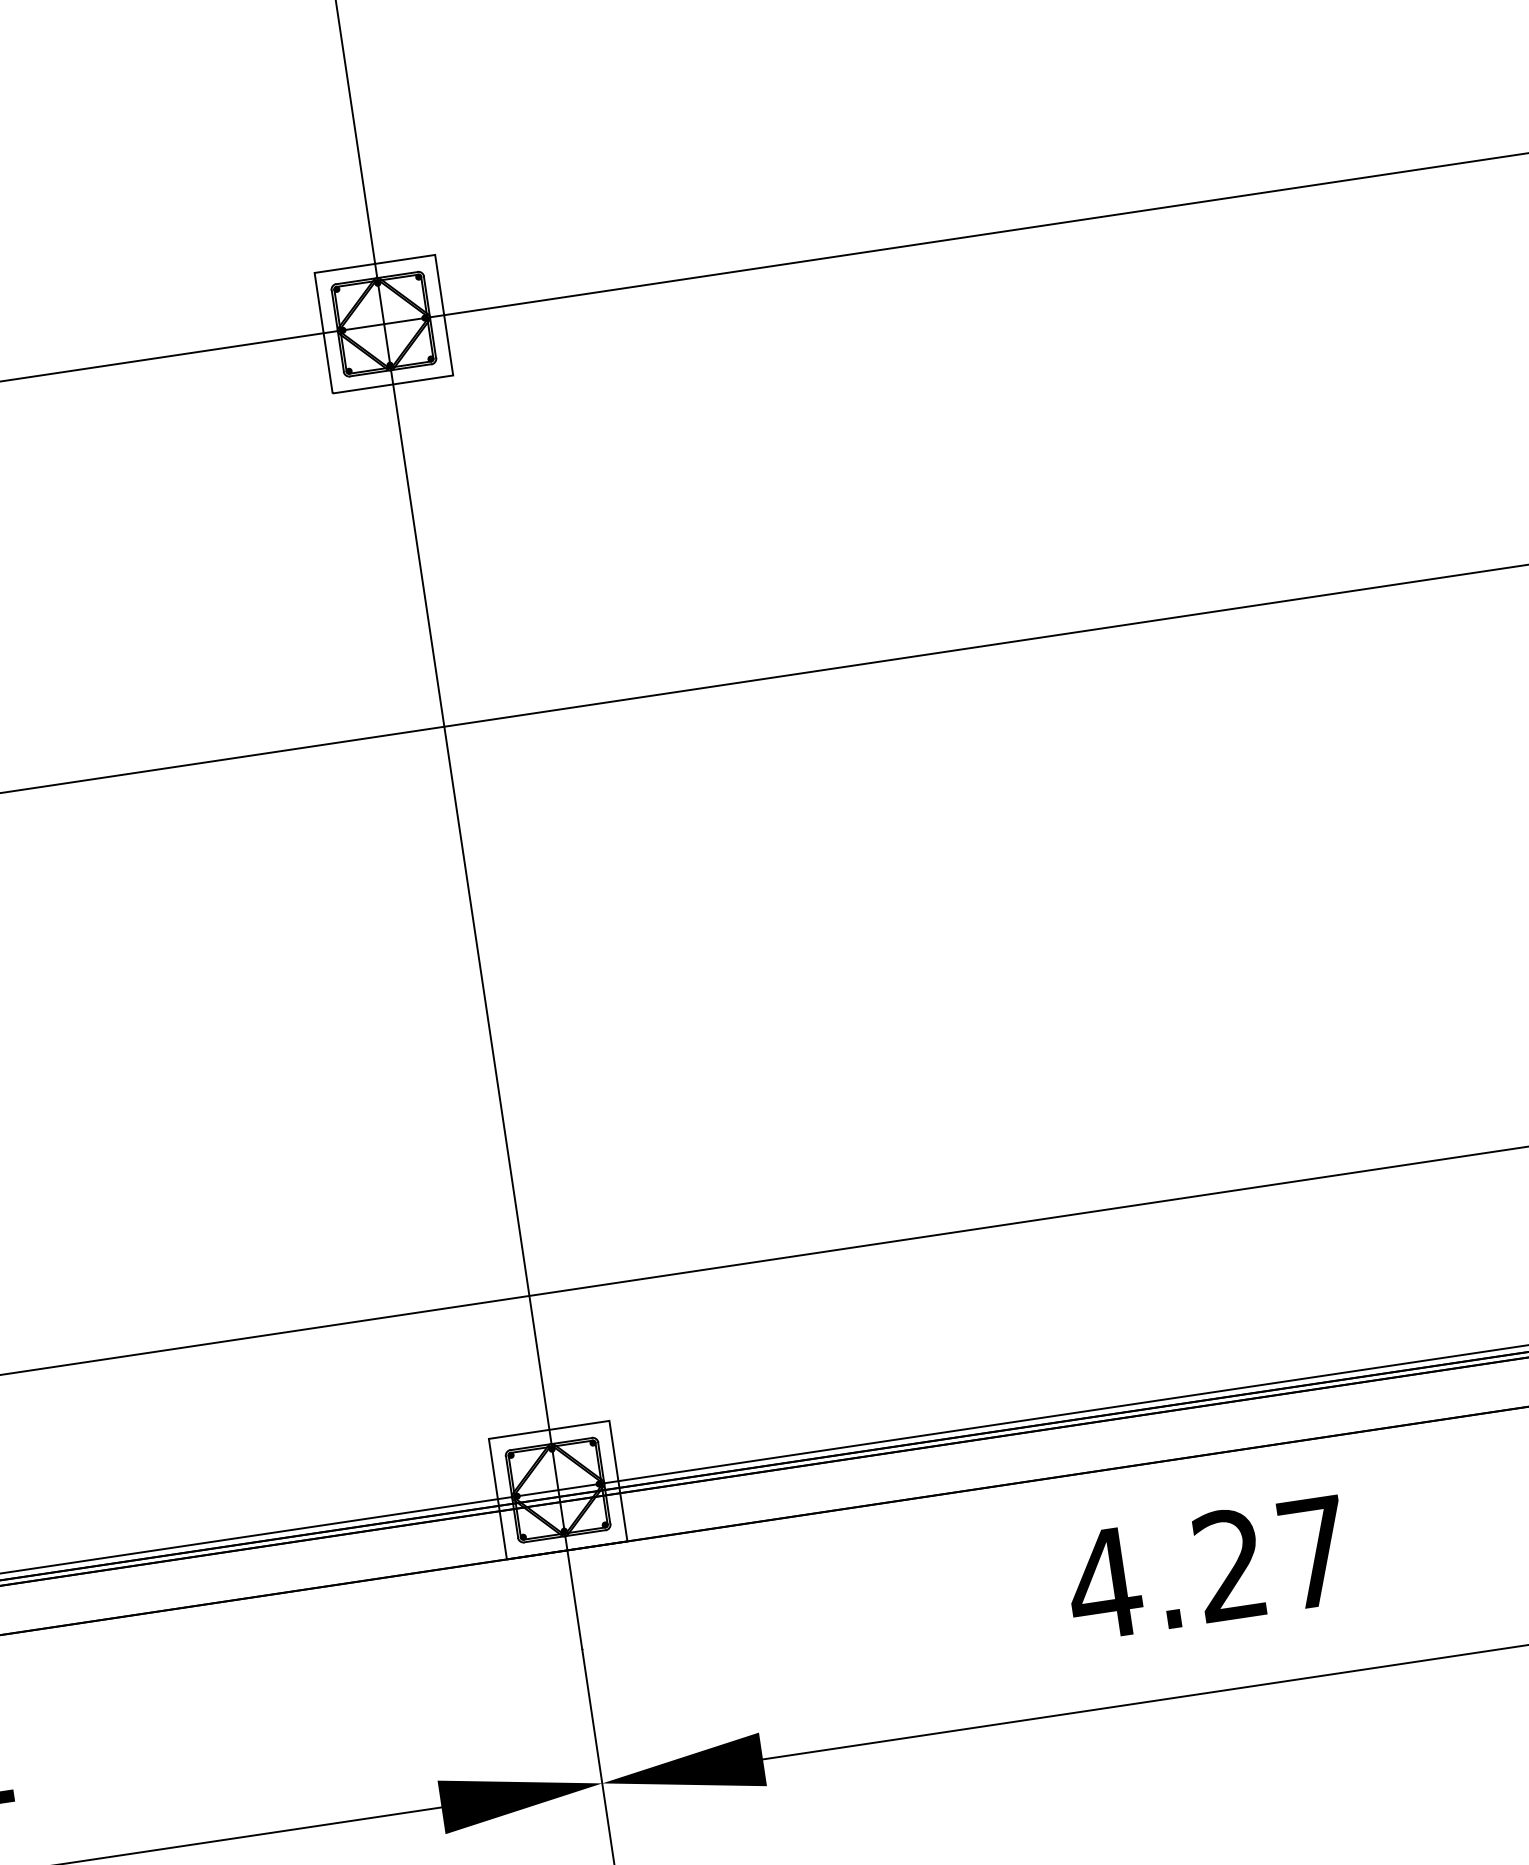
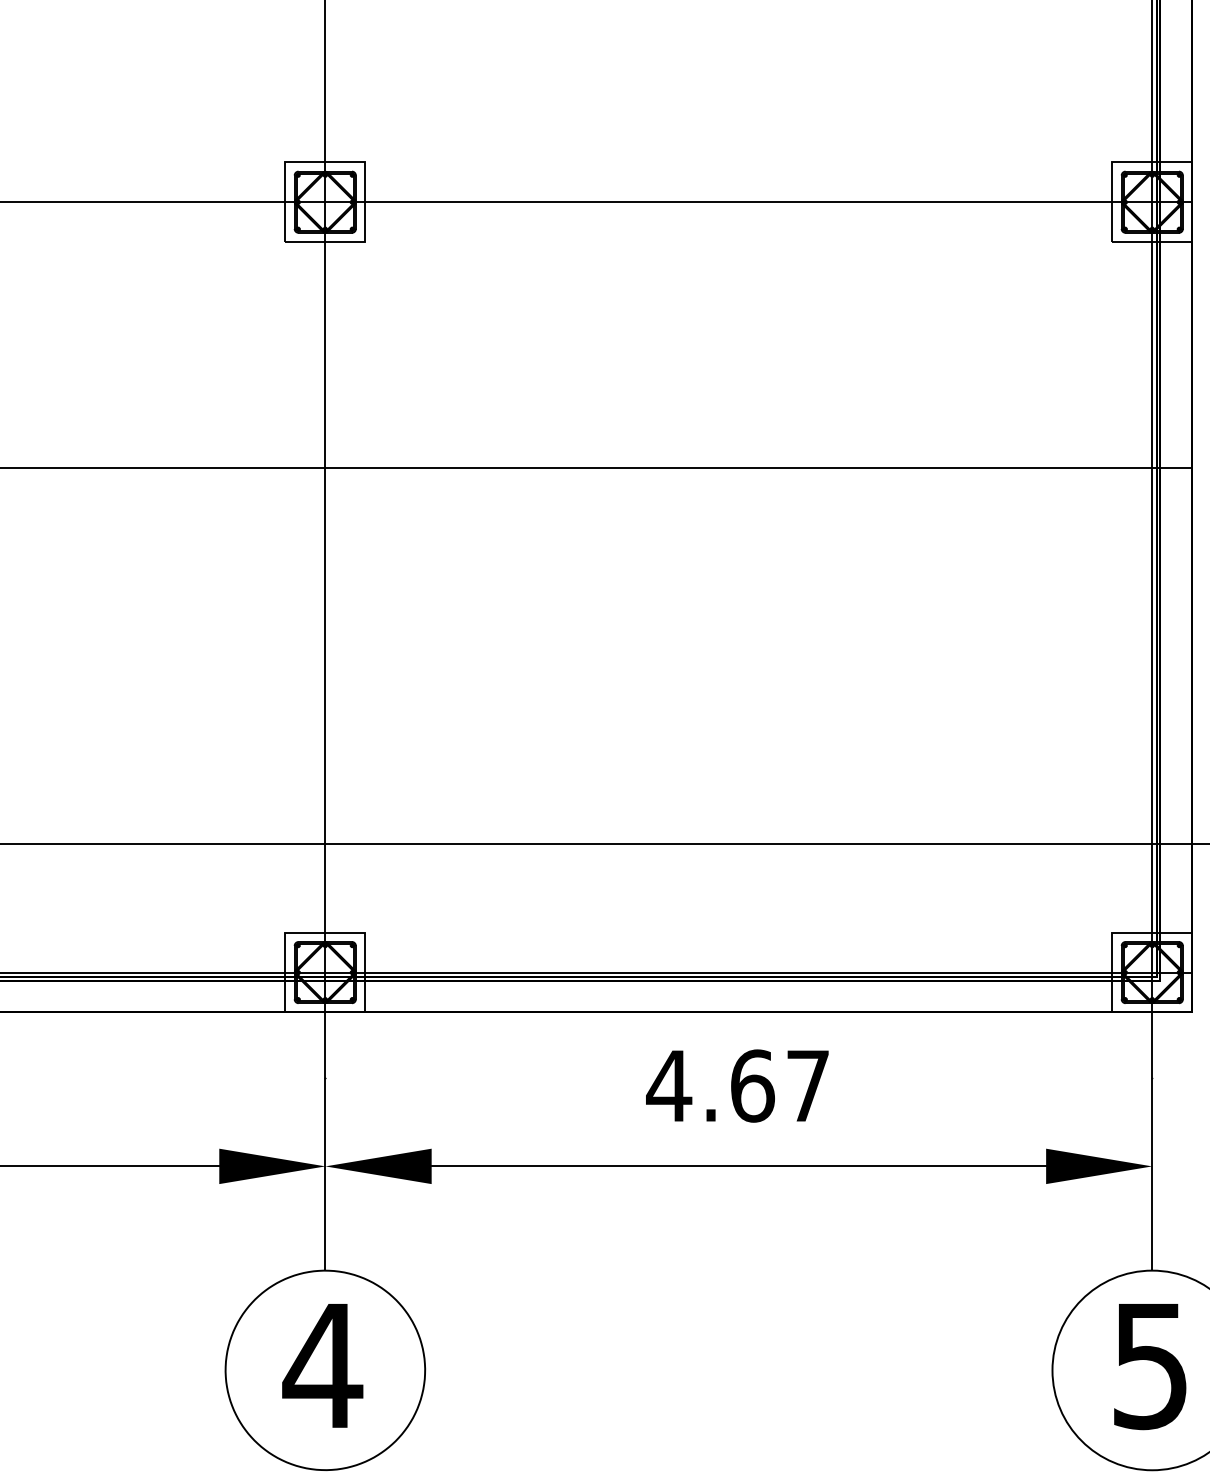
text: (1230, 1564) -> (752, 1085), 4.27 -> 4.67

